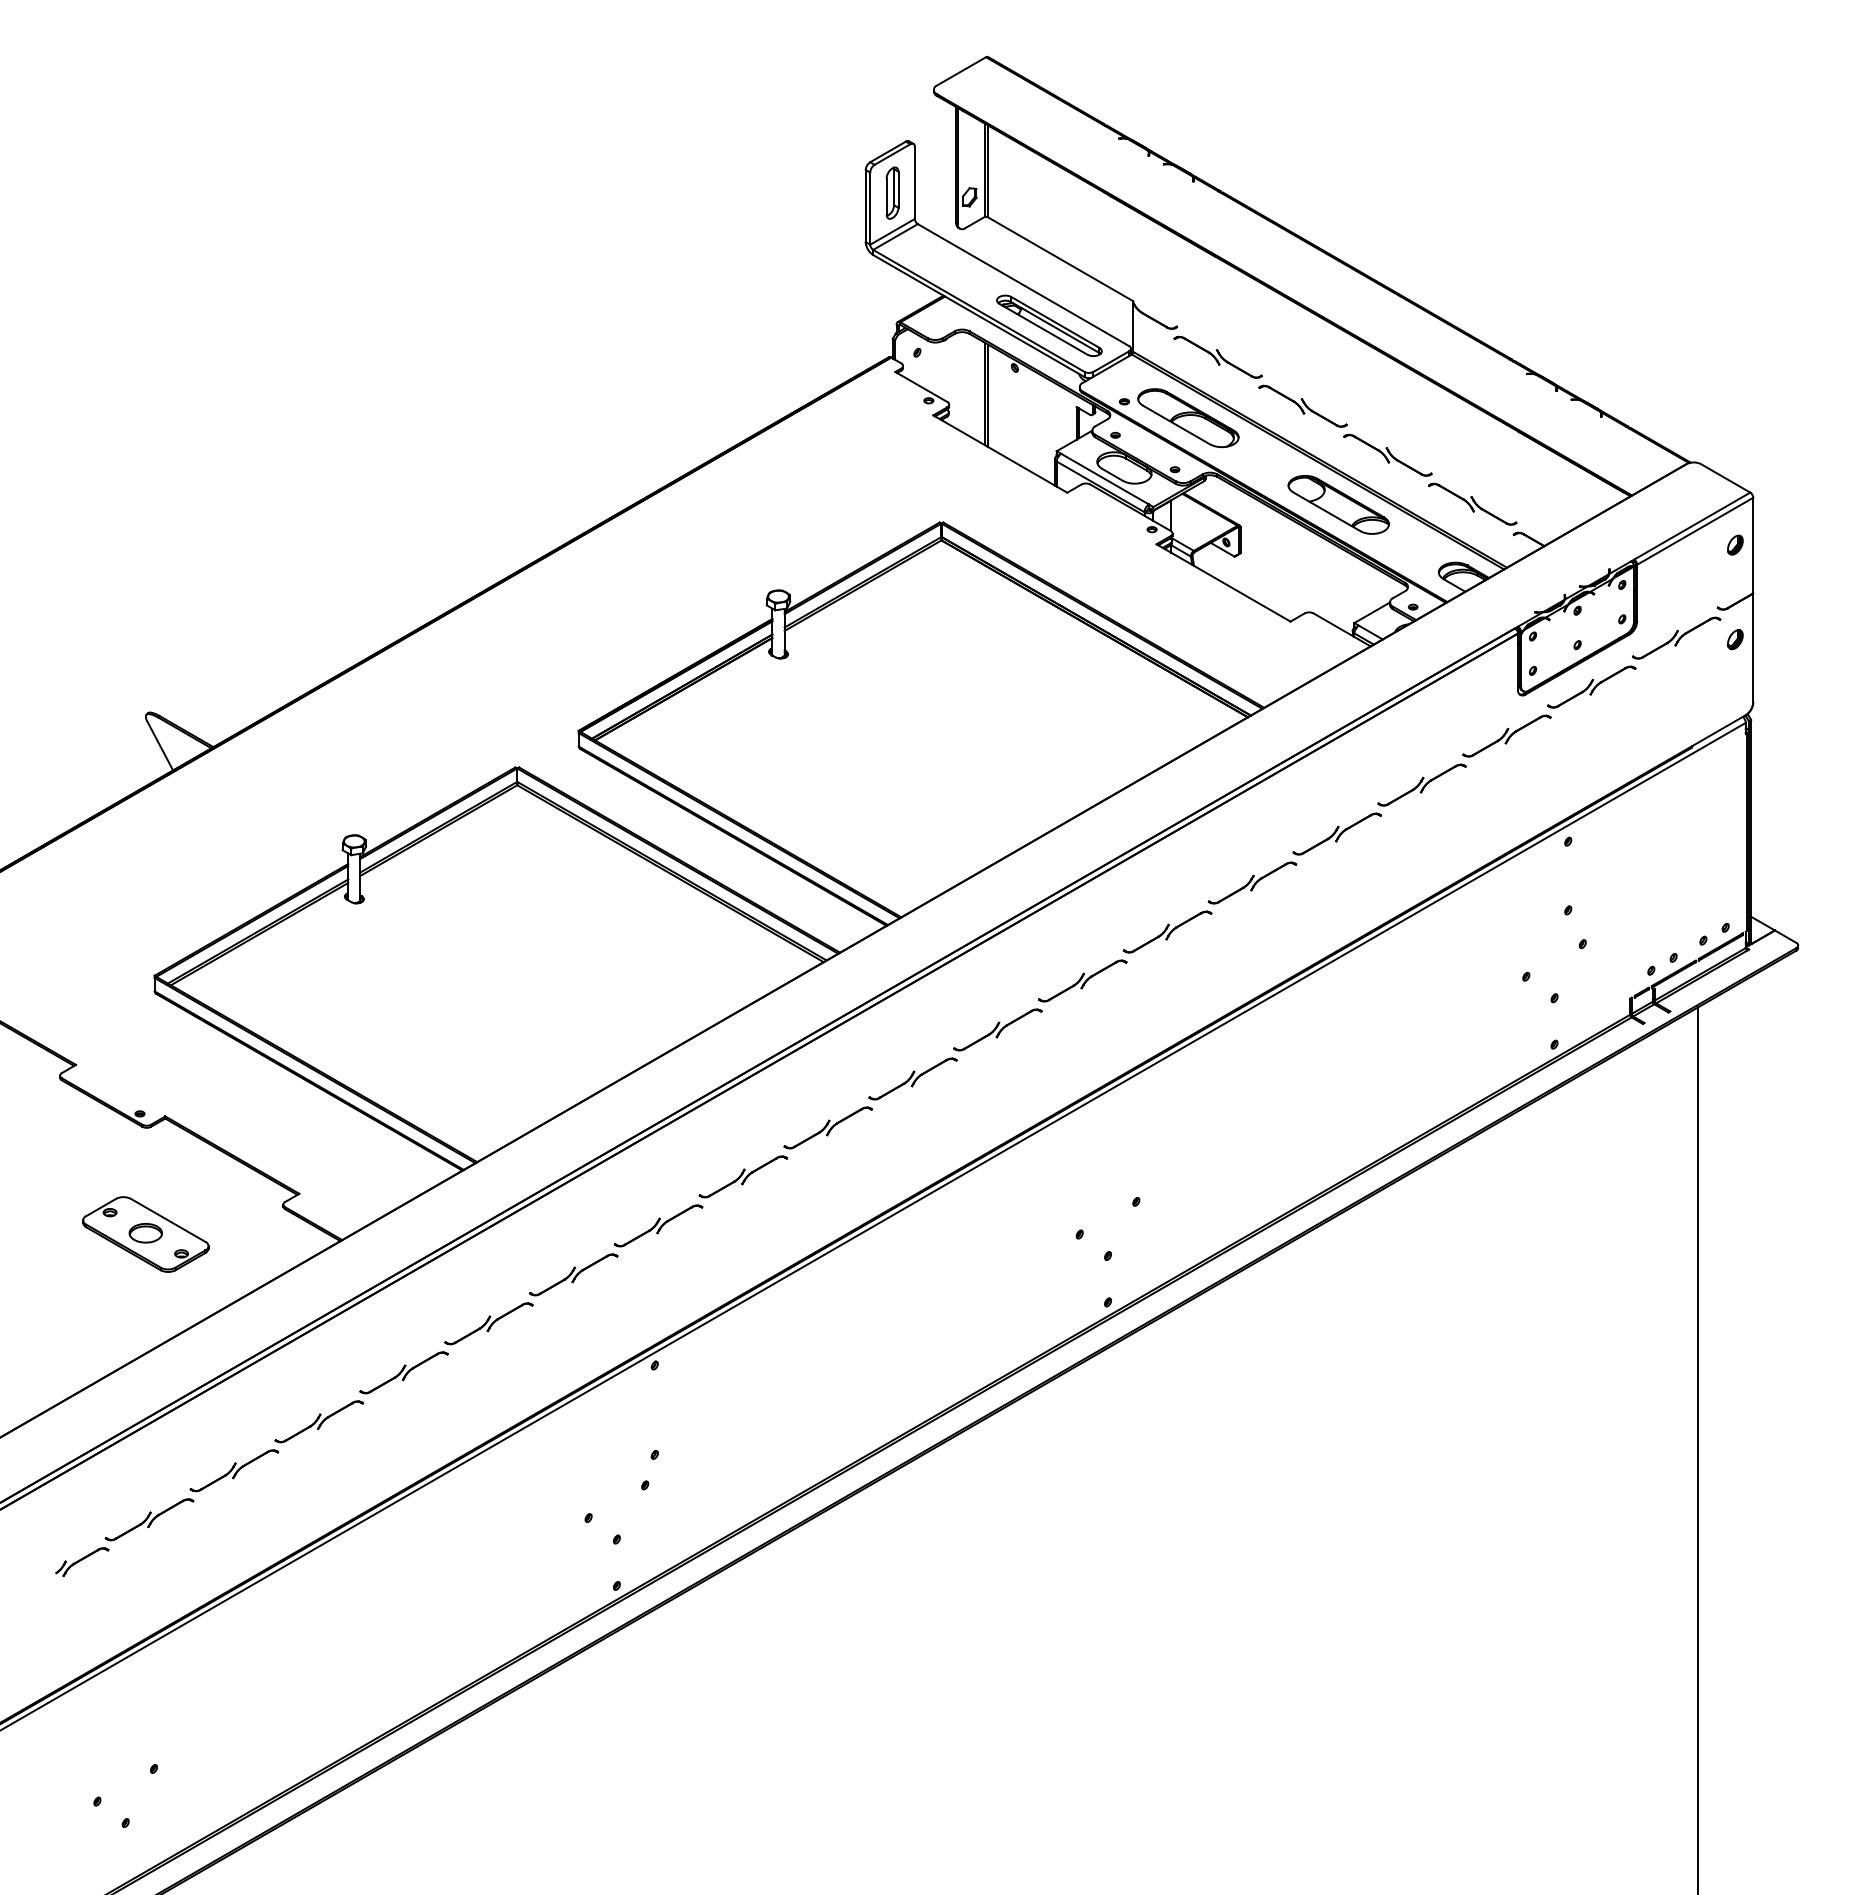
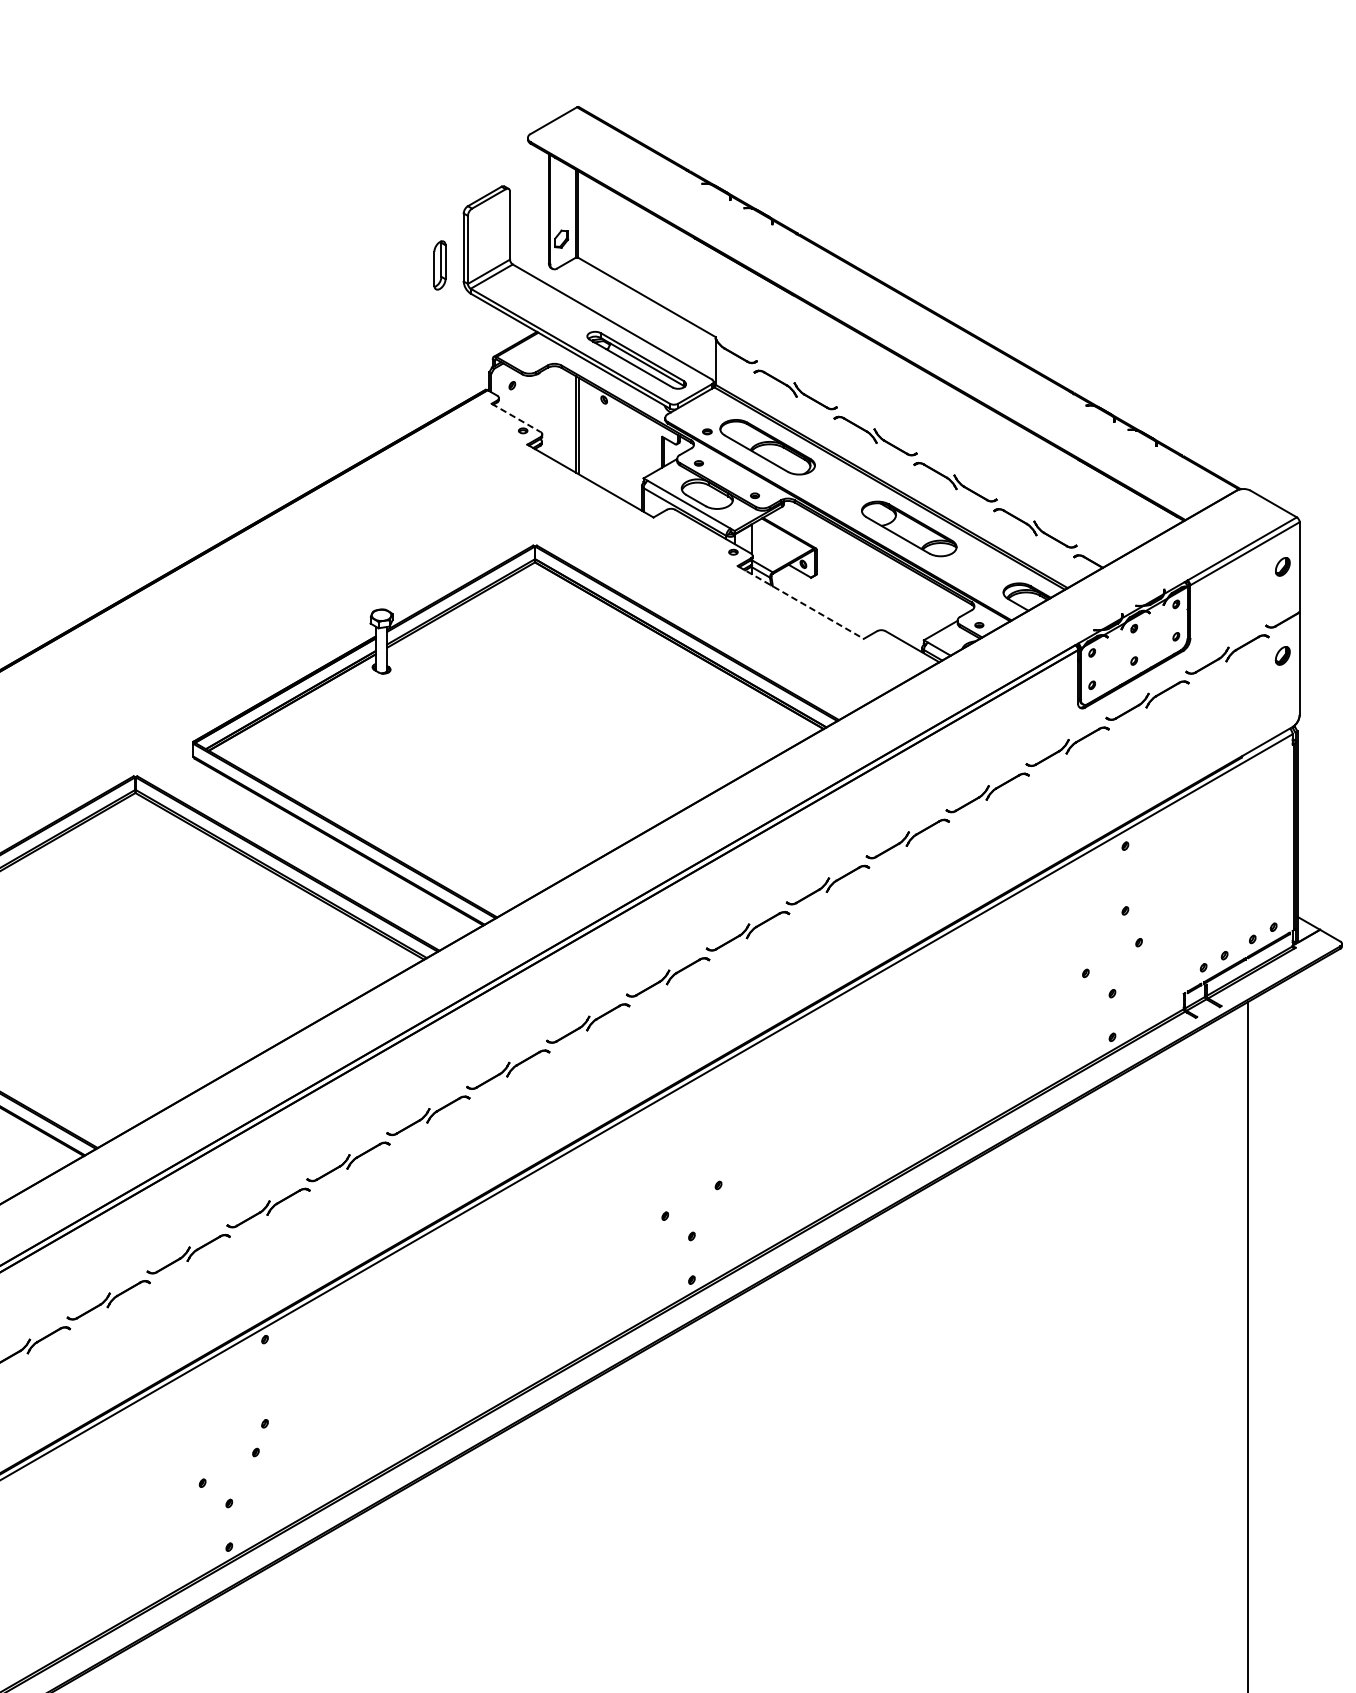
part: (892, 192) -> (439, 264), moved
line: (921, 387) -> (516, 418), solid -> dashed
line: (1224, 583) -> (801, 602), solid -> dashed

